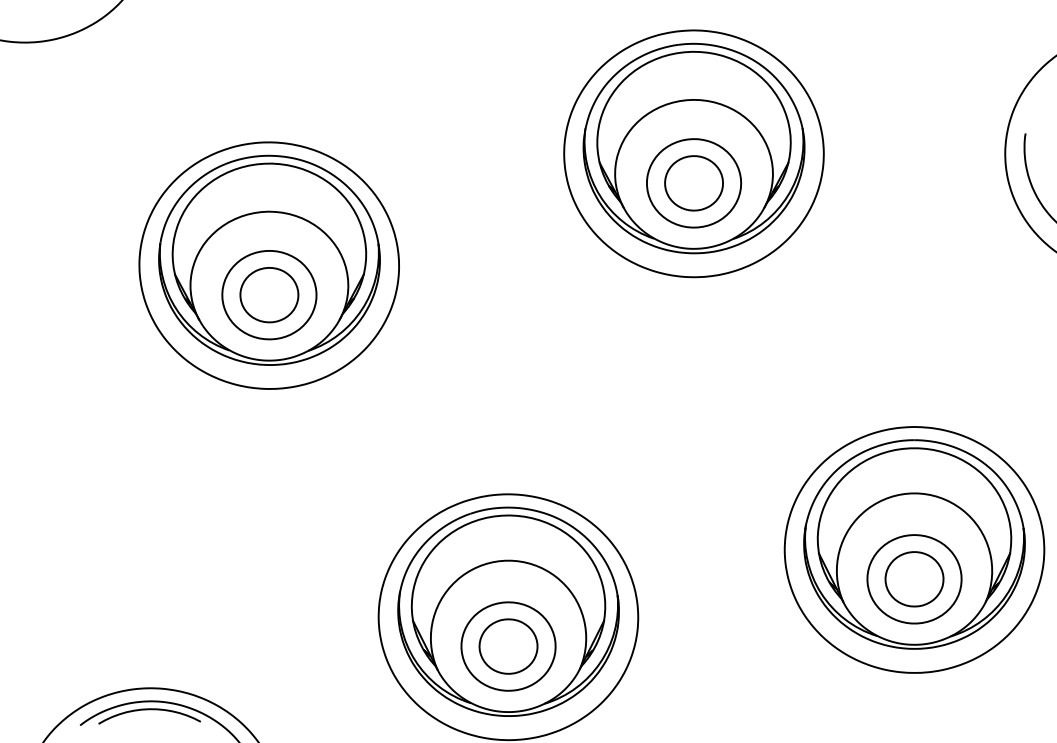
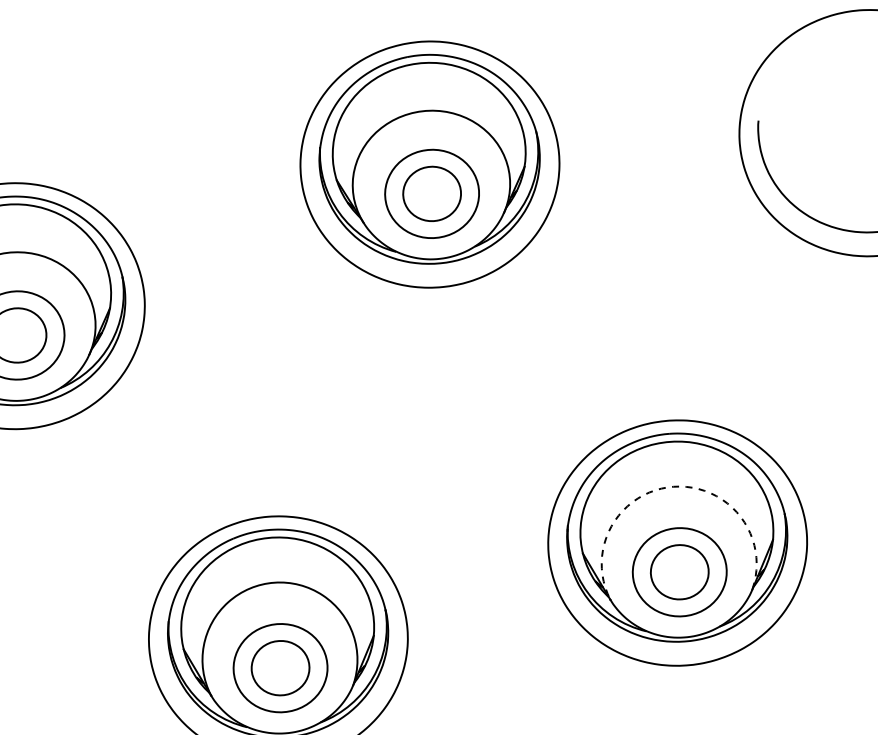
arc: (914, 493) -> (673, 486), solid -> dashed

